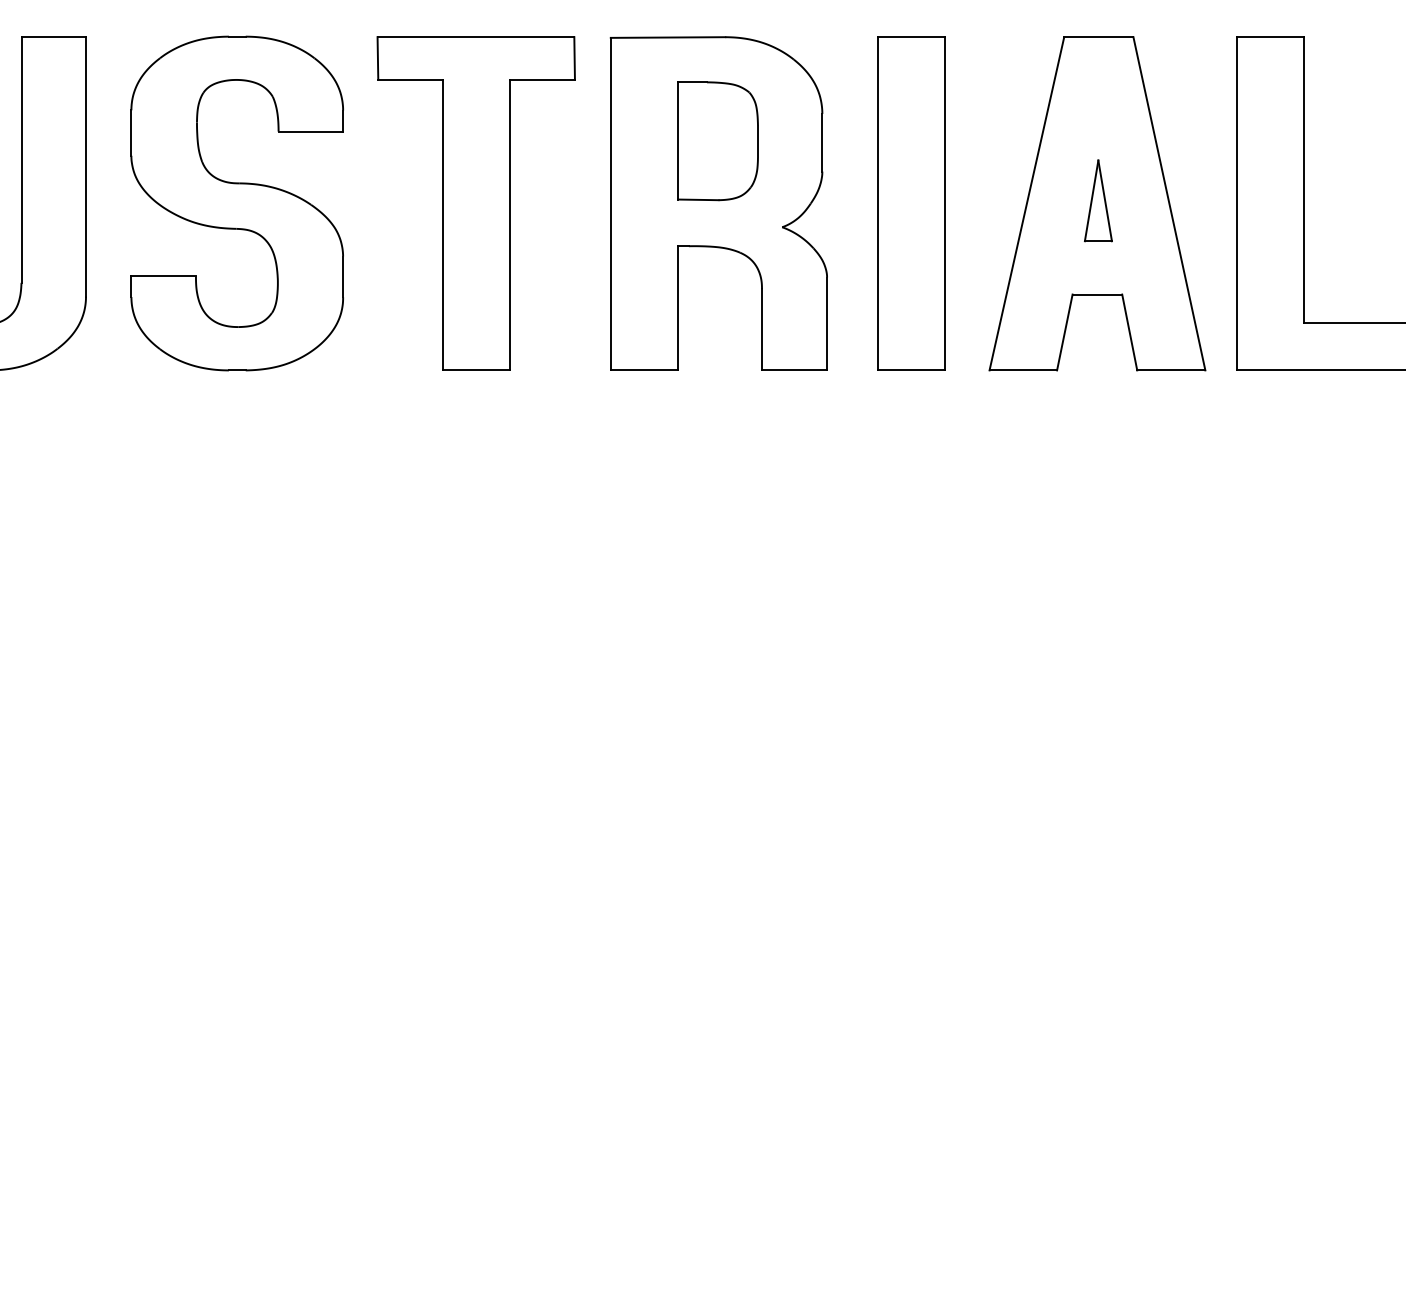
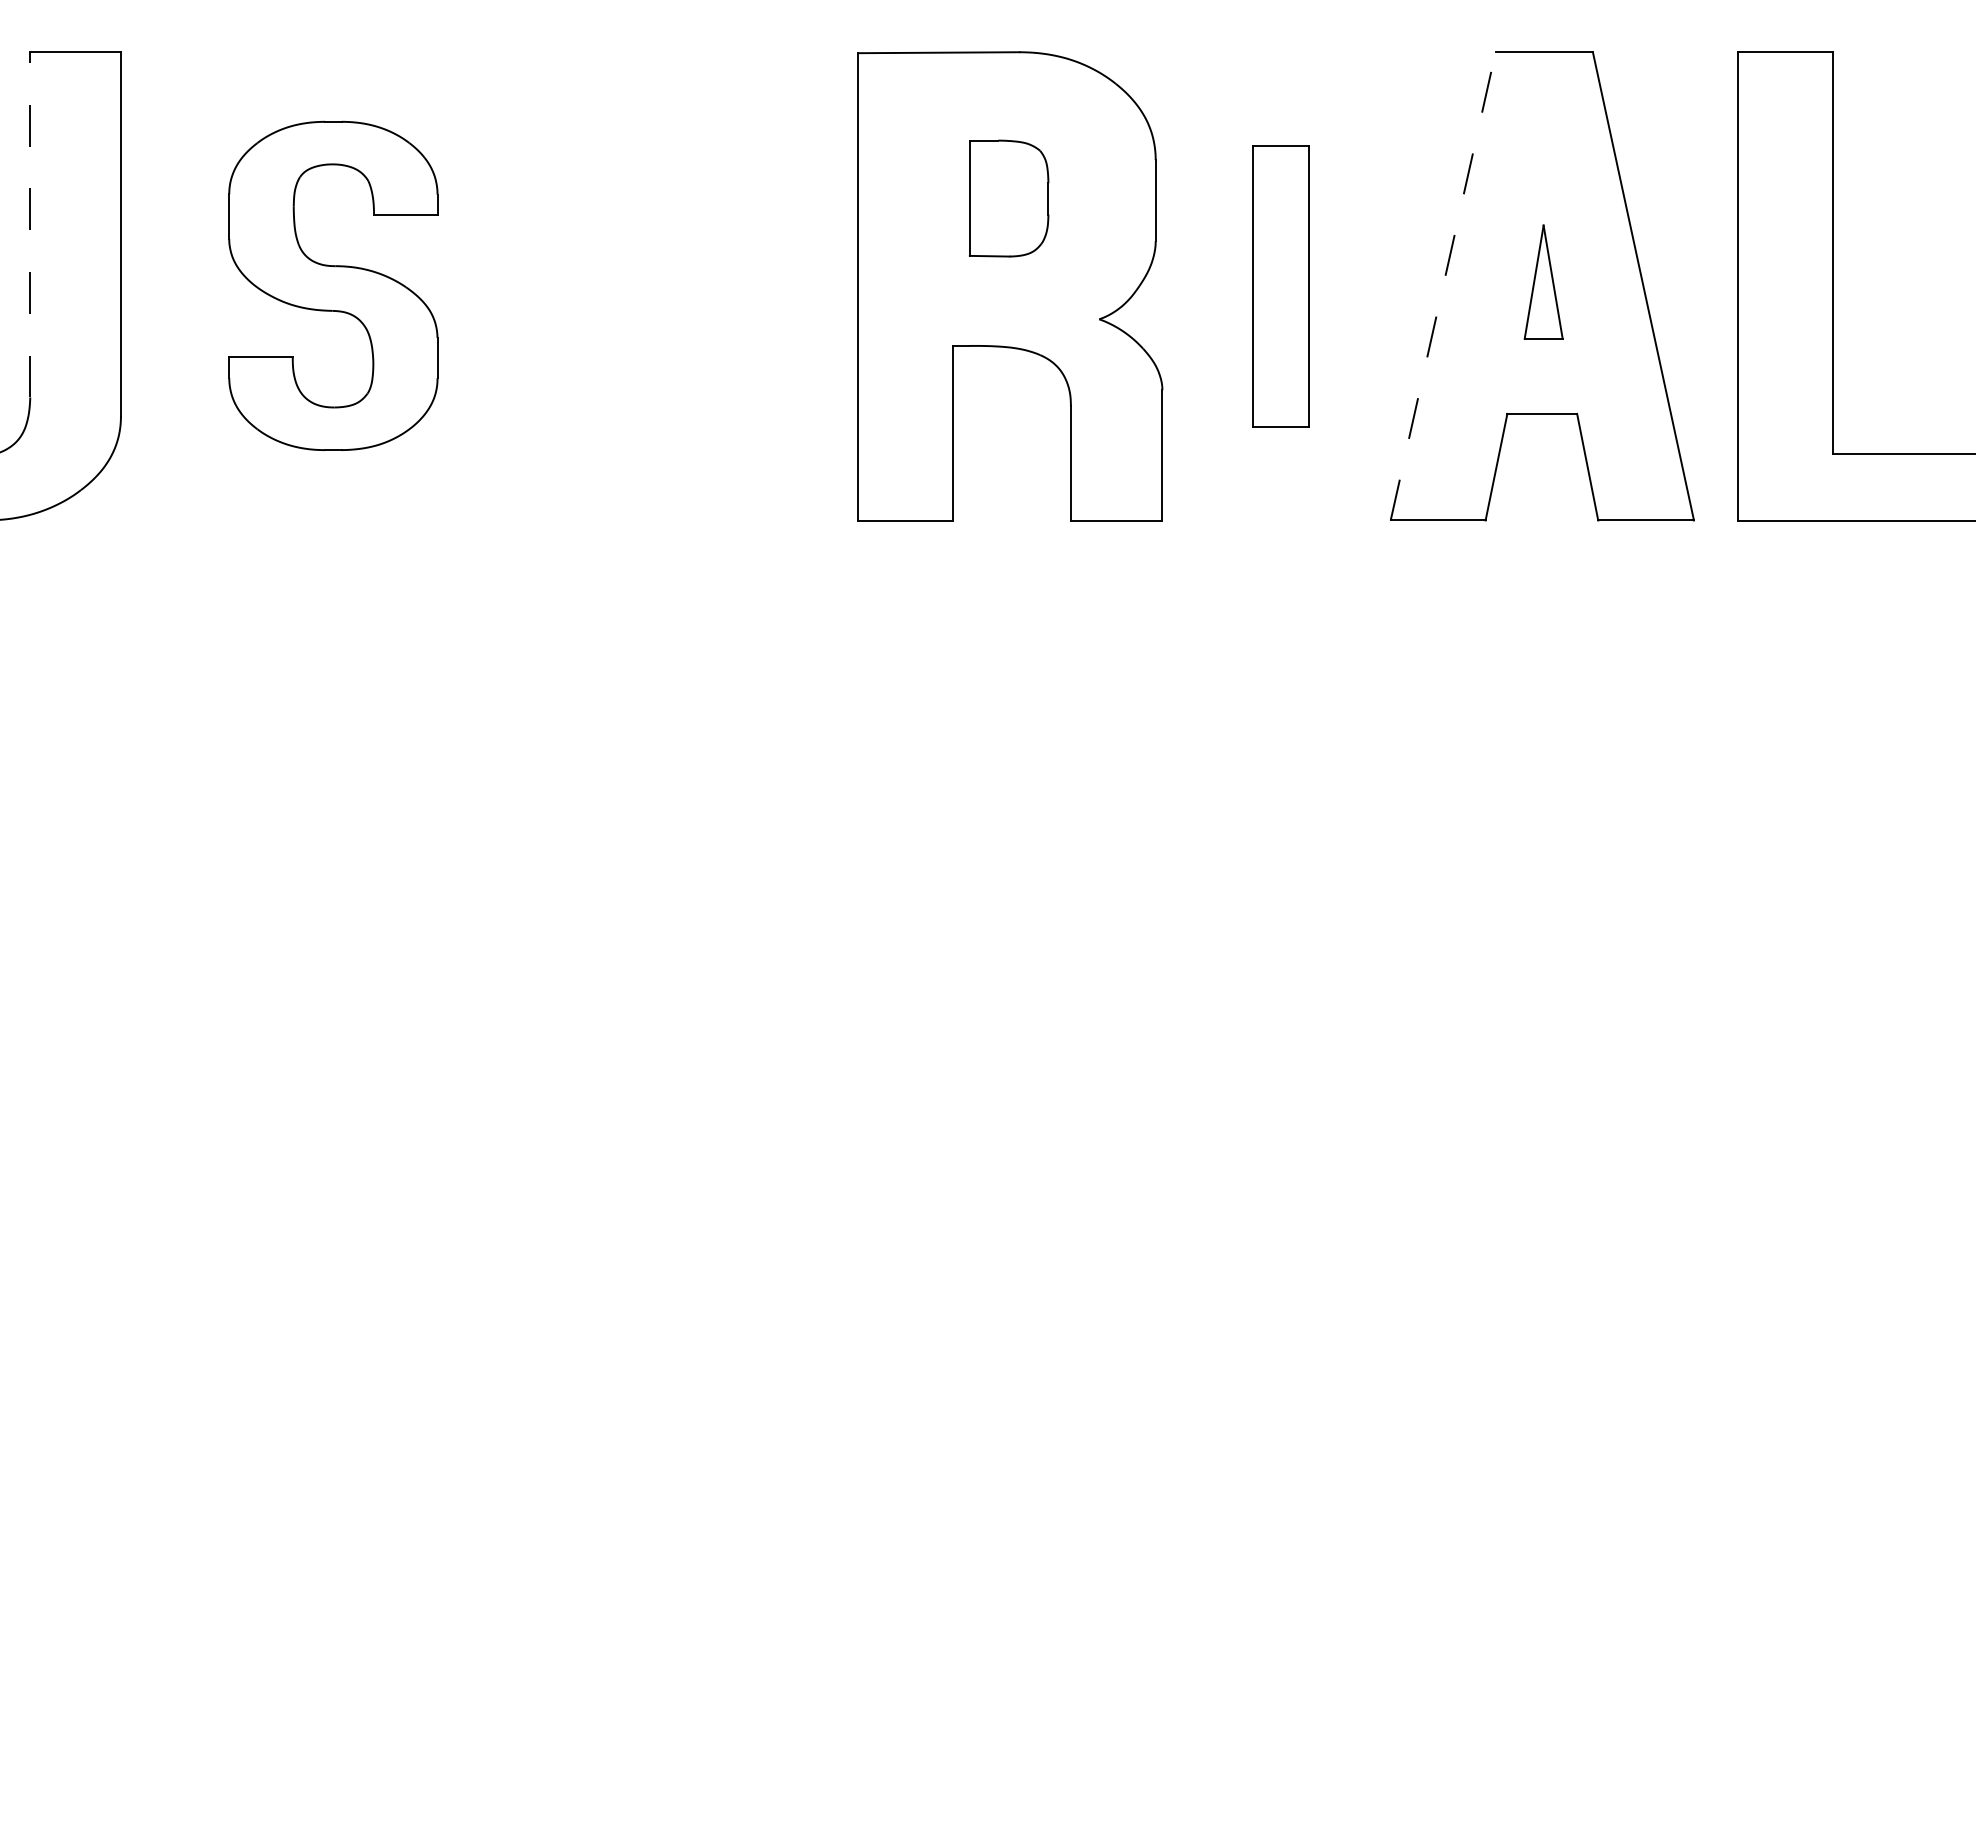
part: (717, 141) -> (1008, 198), size x0.7
line: (21, 160) -> (30, 225), solid -> dashed
part: (236, 203) -> (332, 285), size x0.7
part: (475, 203) -> (668, 285), removed
part: (911, 203) -> (1281, 285), size x0.6
line: (1026, 203) -> (1442, 285), solid -> dashed

